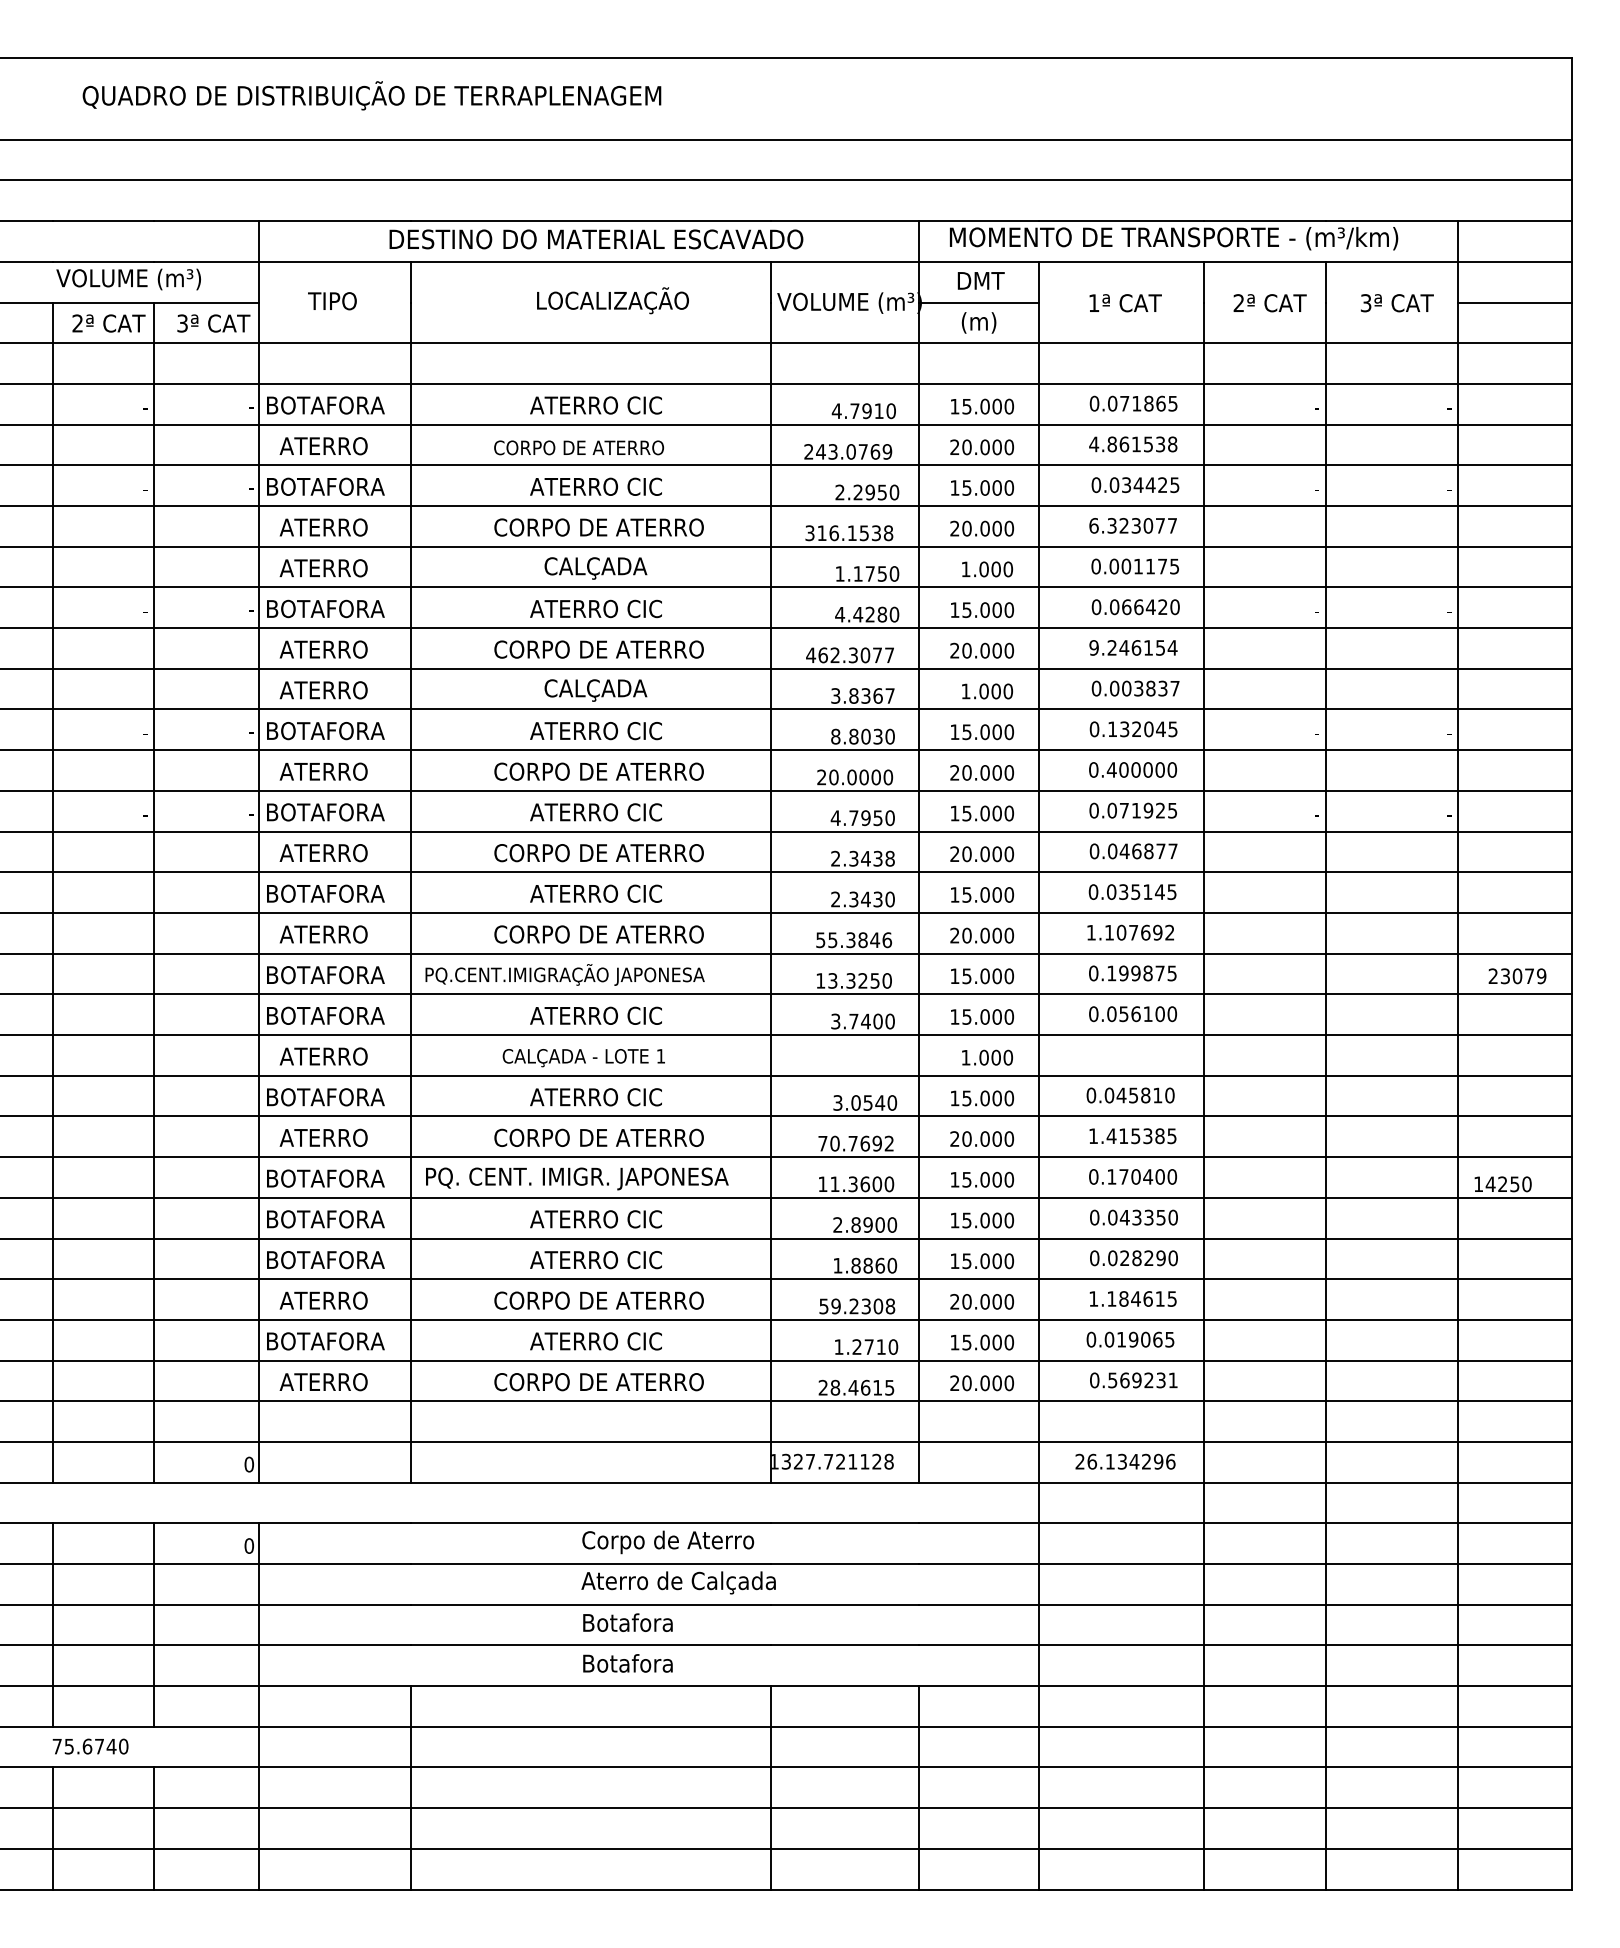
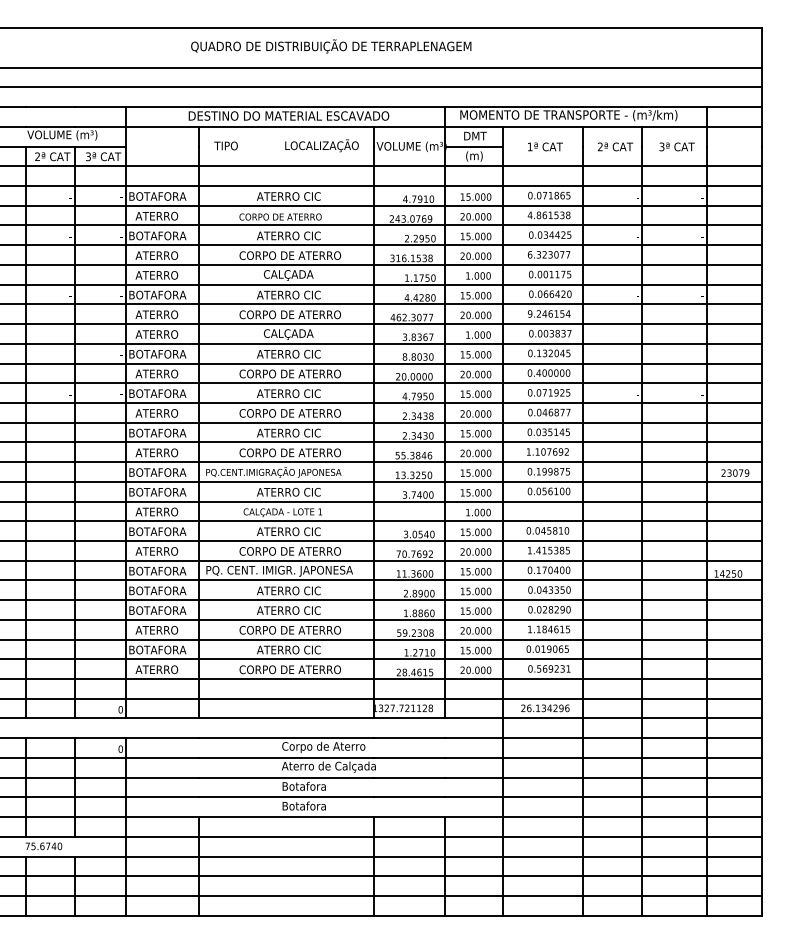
text: (372, 95) -> (331, 46), moved
text: (331, 300) -> (225, 145), moved
text: (611, 300) -> (321, 145), moved
line: (1513, 302) -> (733, 146), removed

